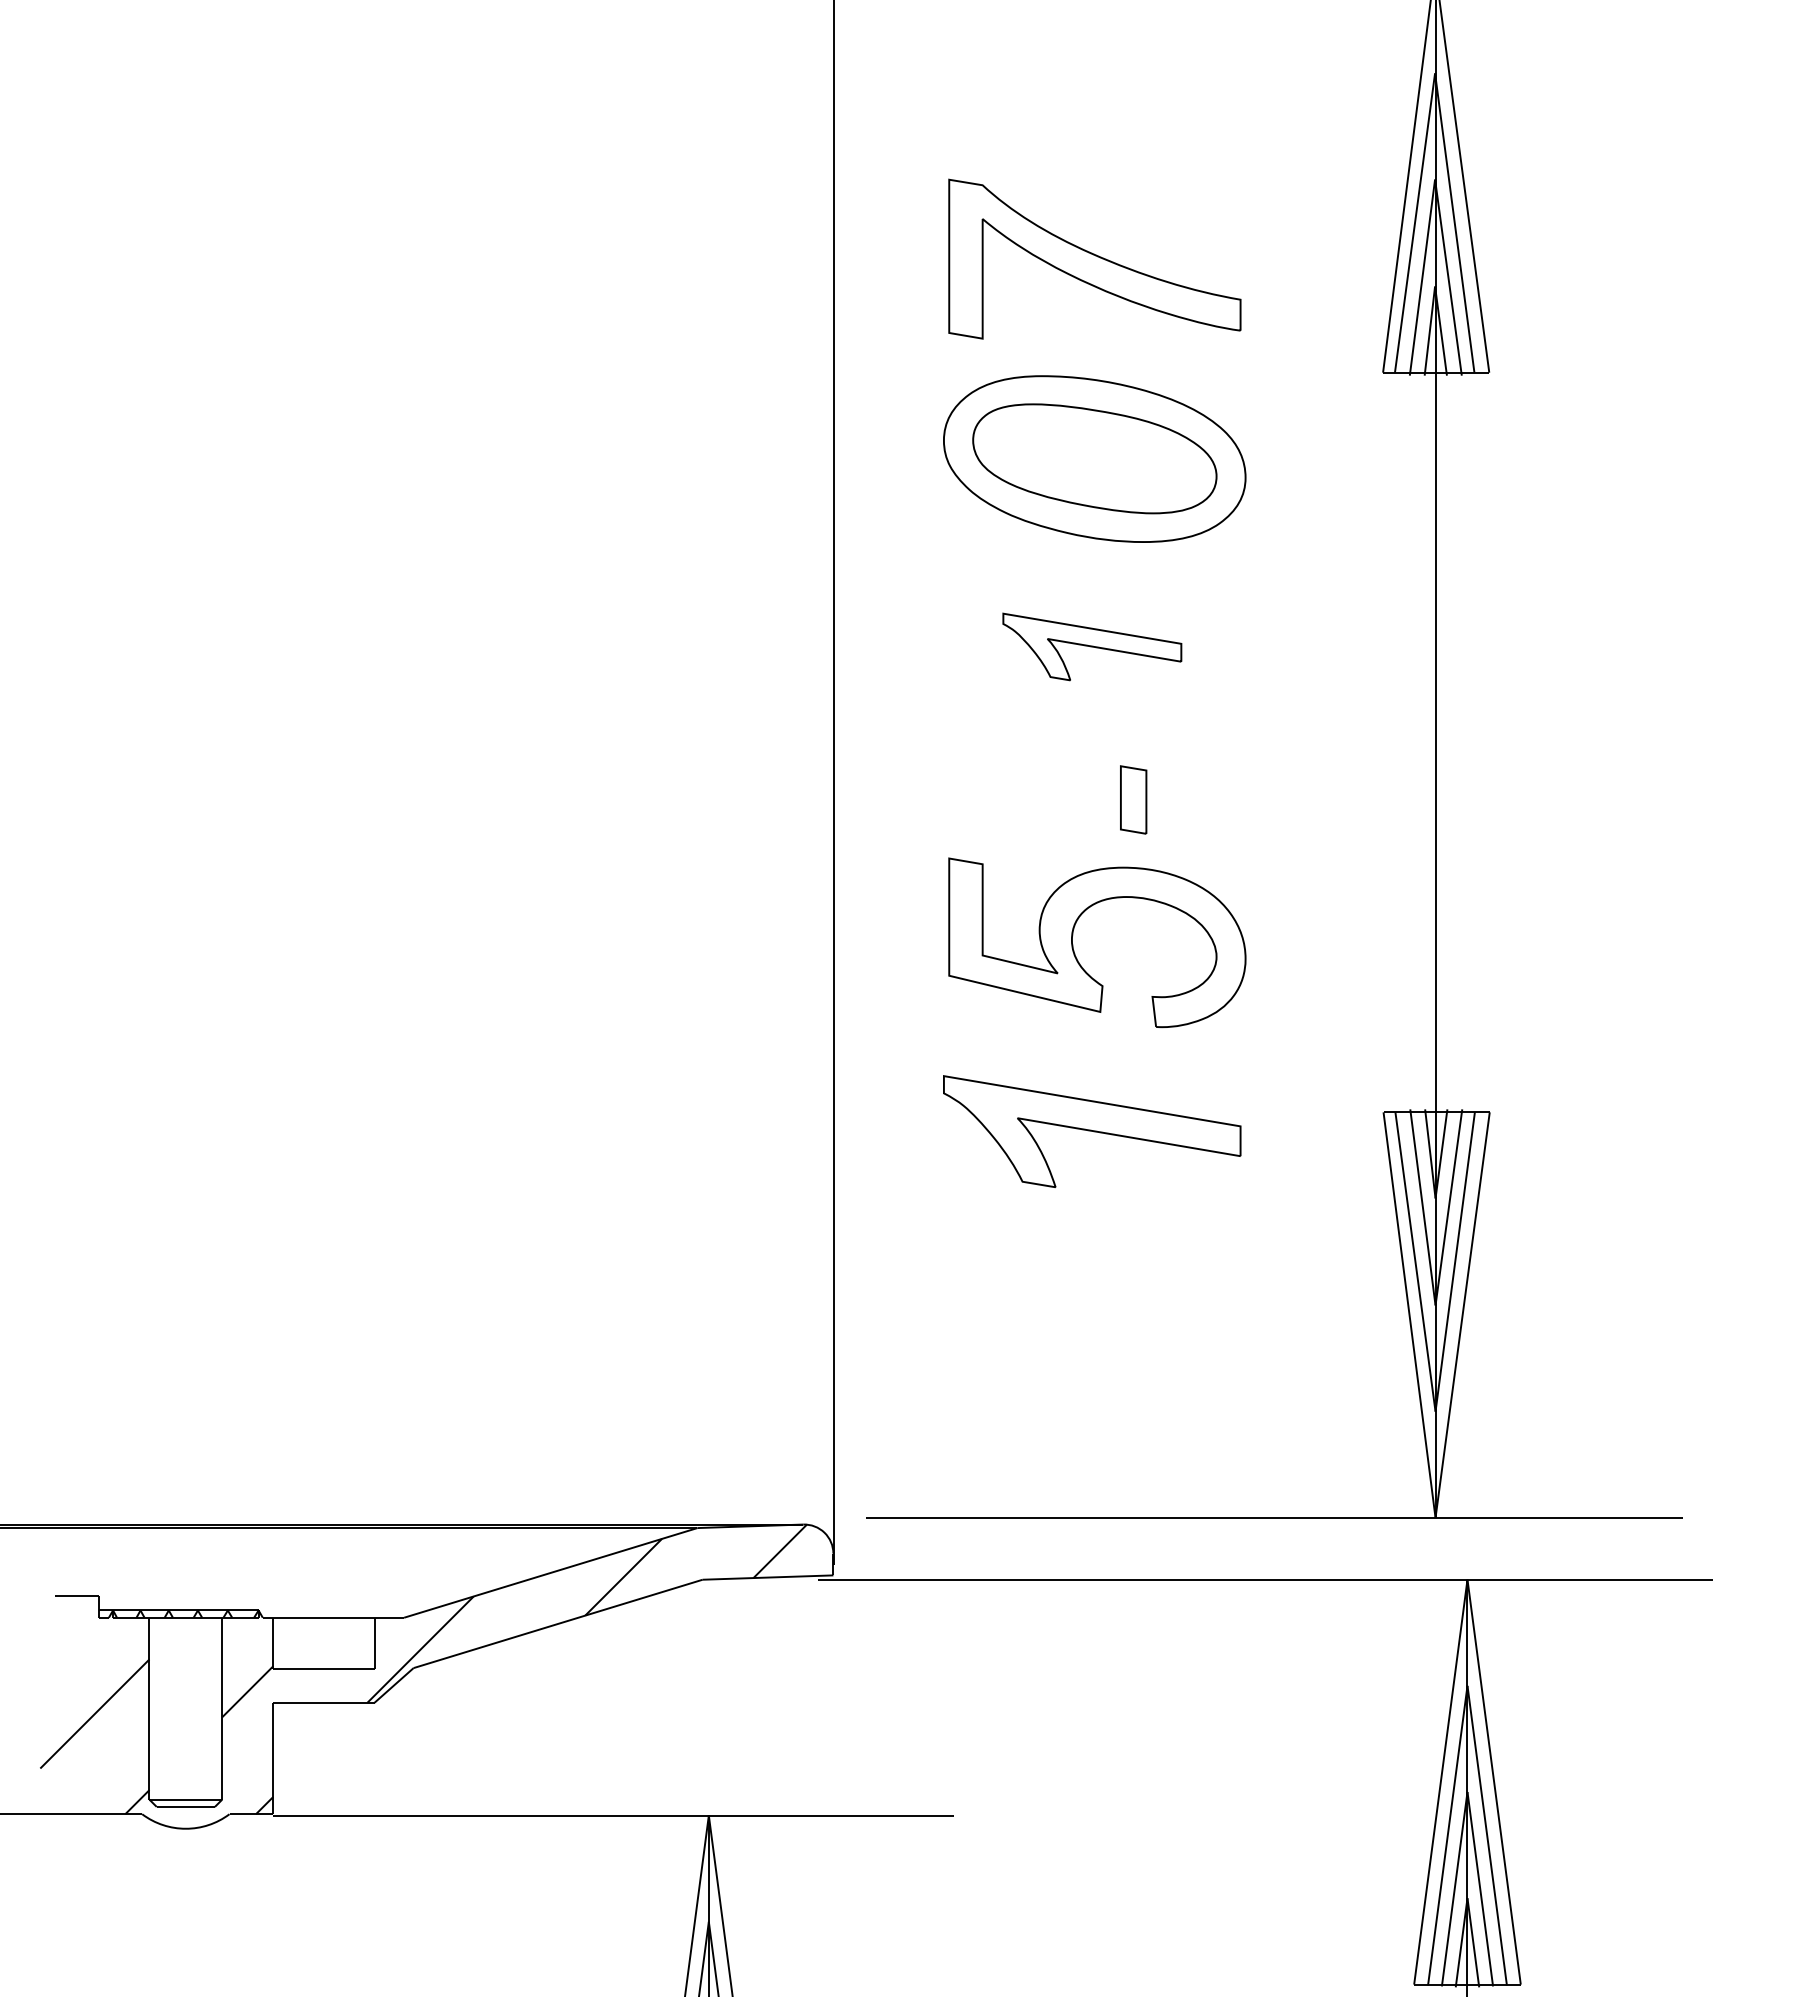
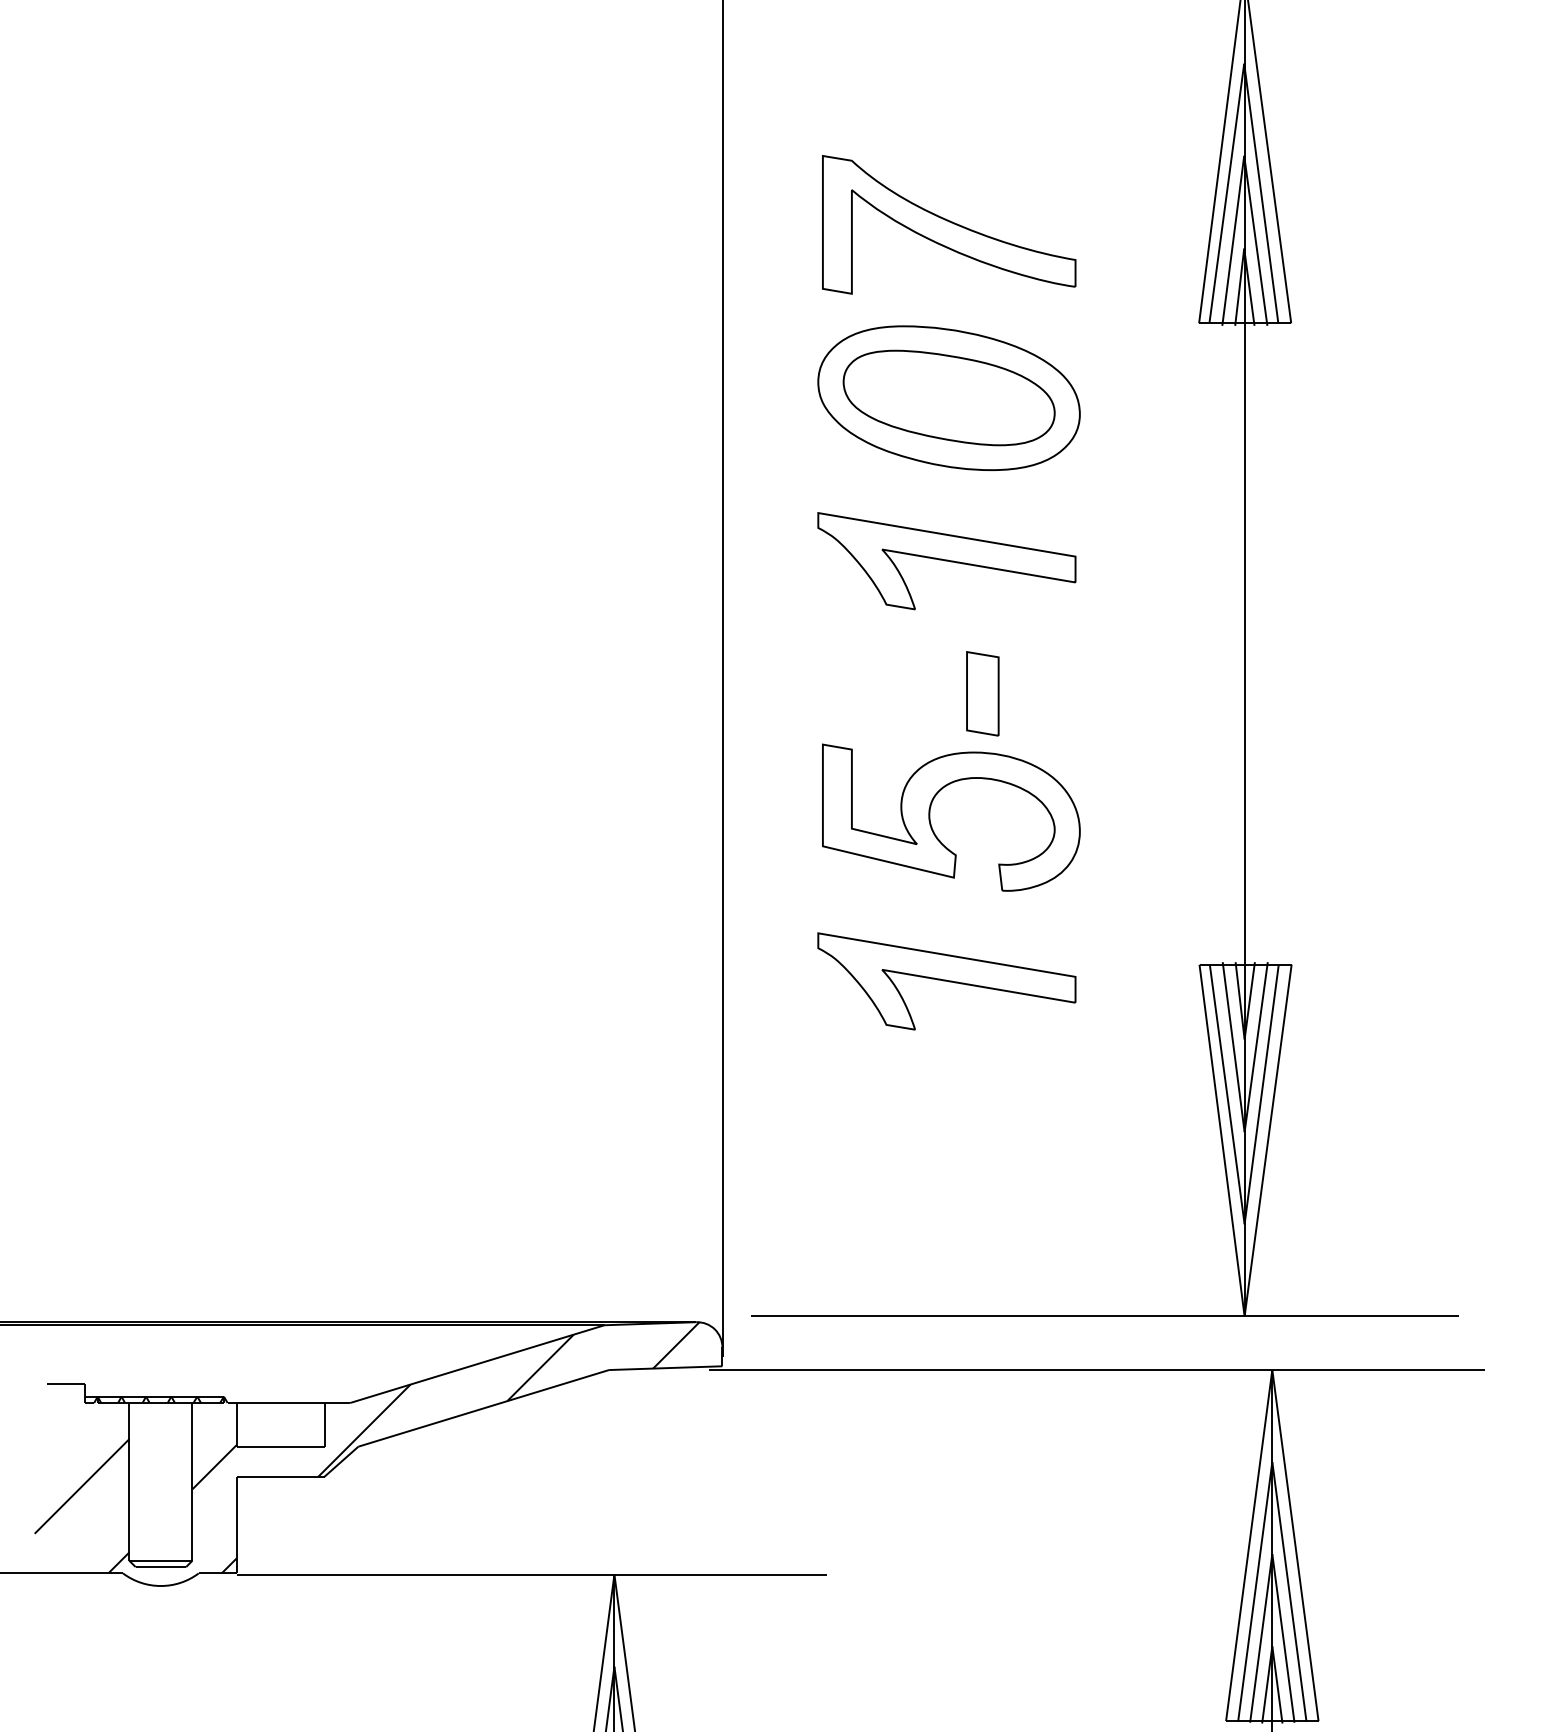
part: (1092, 646) -> (947, 560), size x1.67
part: (1133, 799) -> (982, 693), size x1.43

